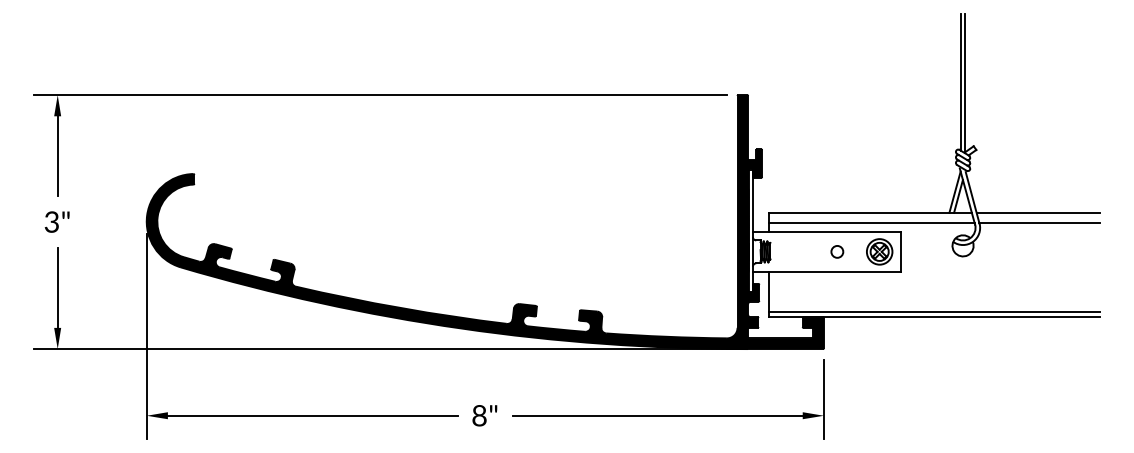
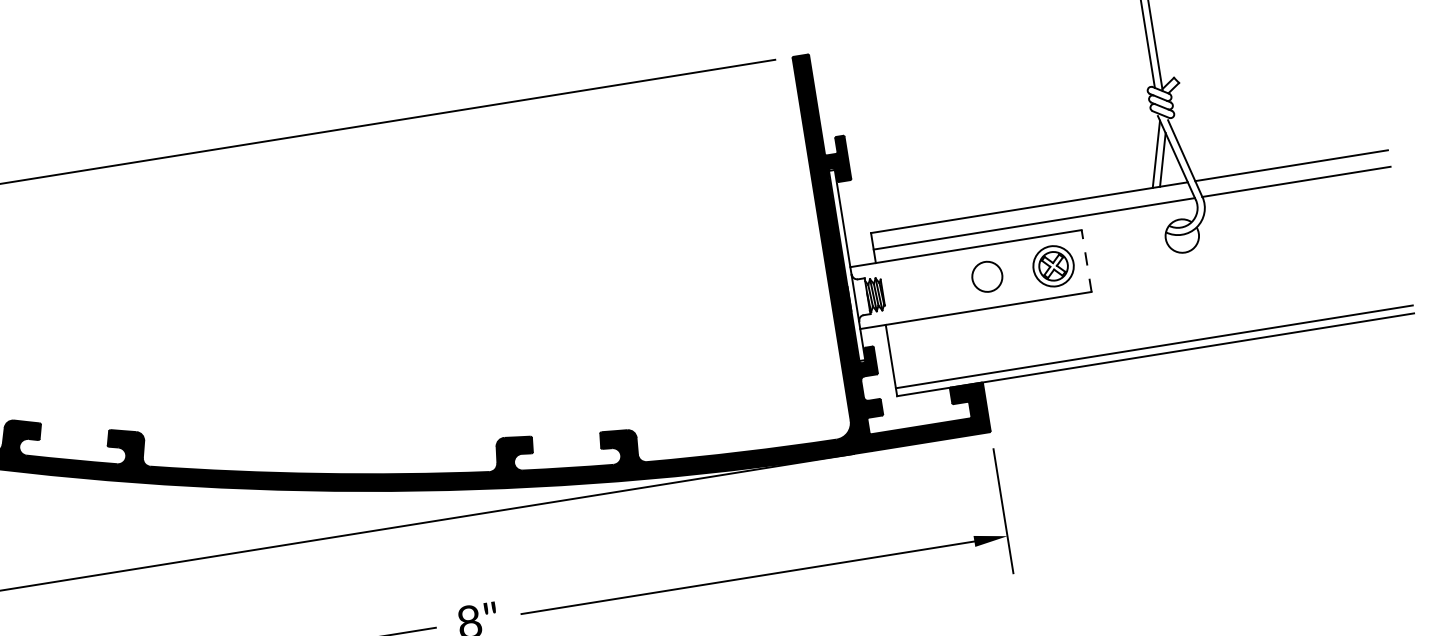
circle: (837, 251) -> (987, 276), size x1.6
line: (900, 251) -> (1086, 260), solid -> dashed

